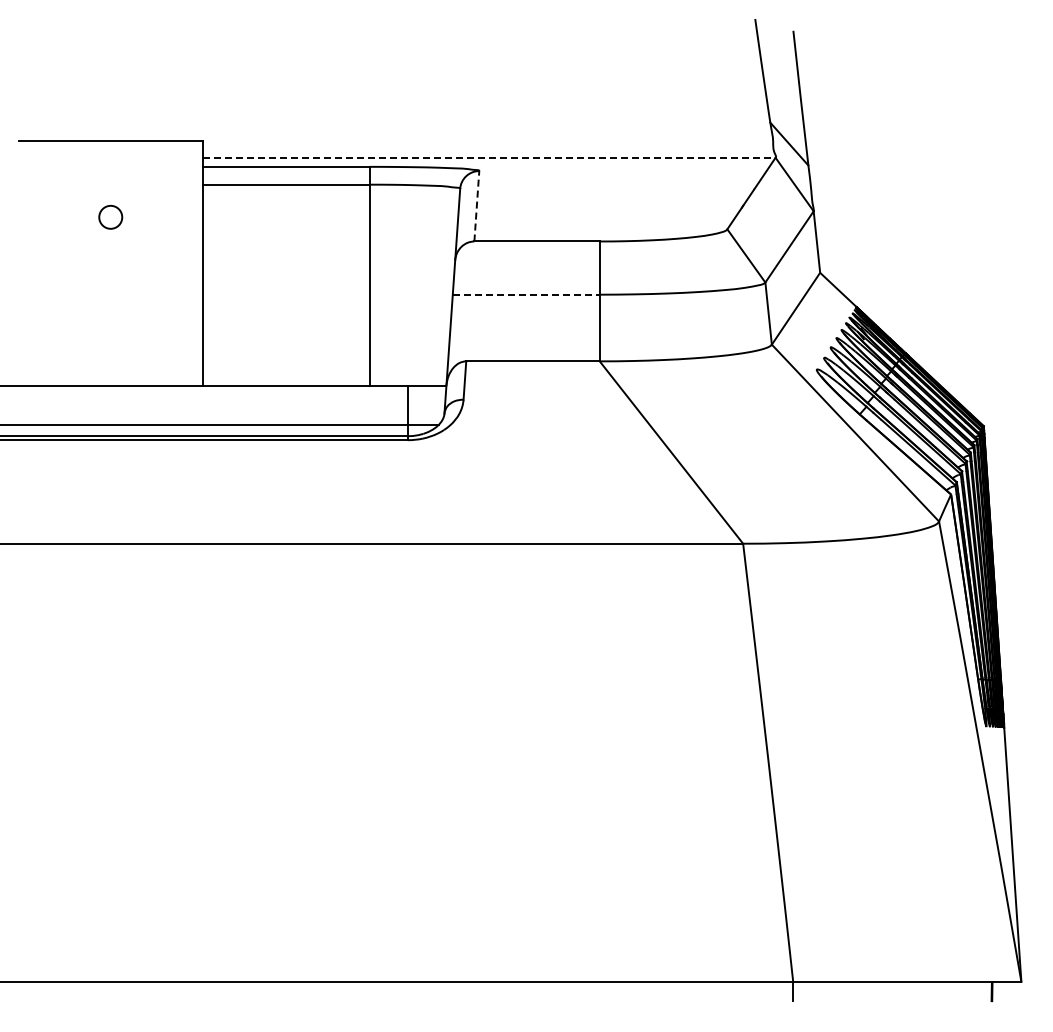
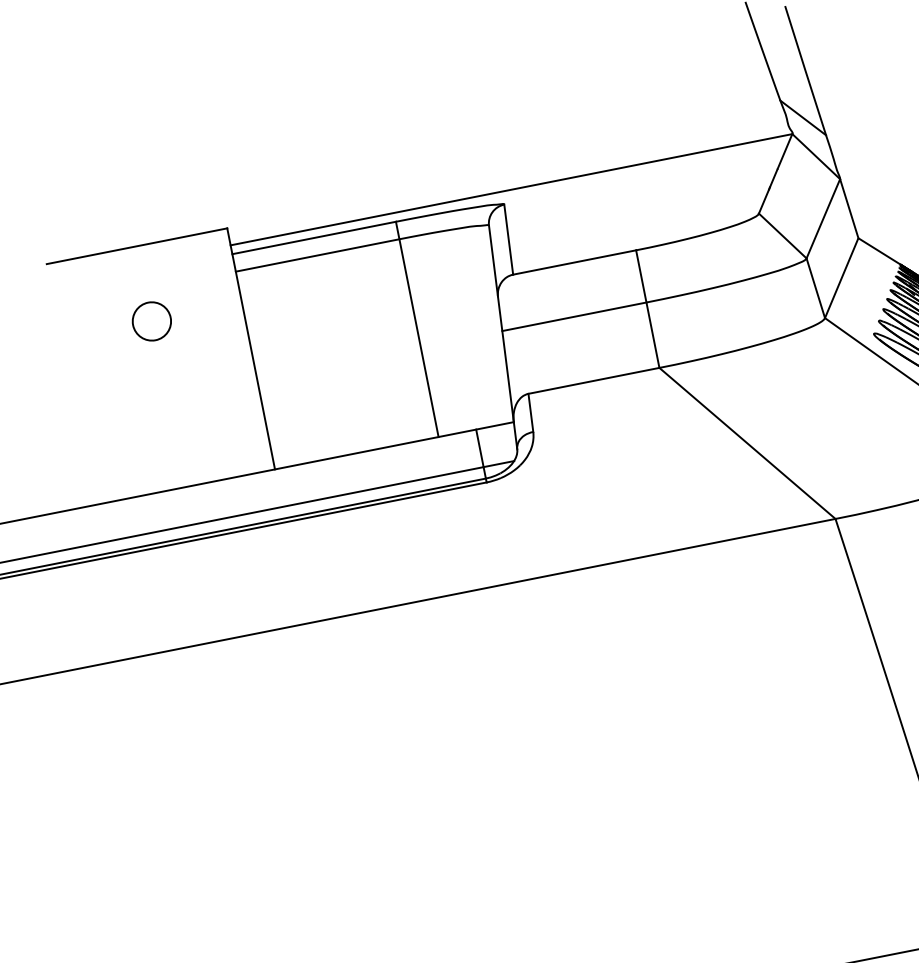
line: (489, 157) -> (511, 189), dashed -> solid
line: (476, 205) -> (508, 238), dashed -> solid
circle: (110, 217) -> (151, 321), size x1.67
line: (526, 294) -> (574, 316), dashed -> solid

